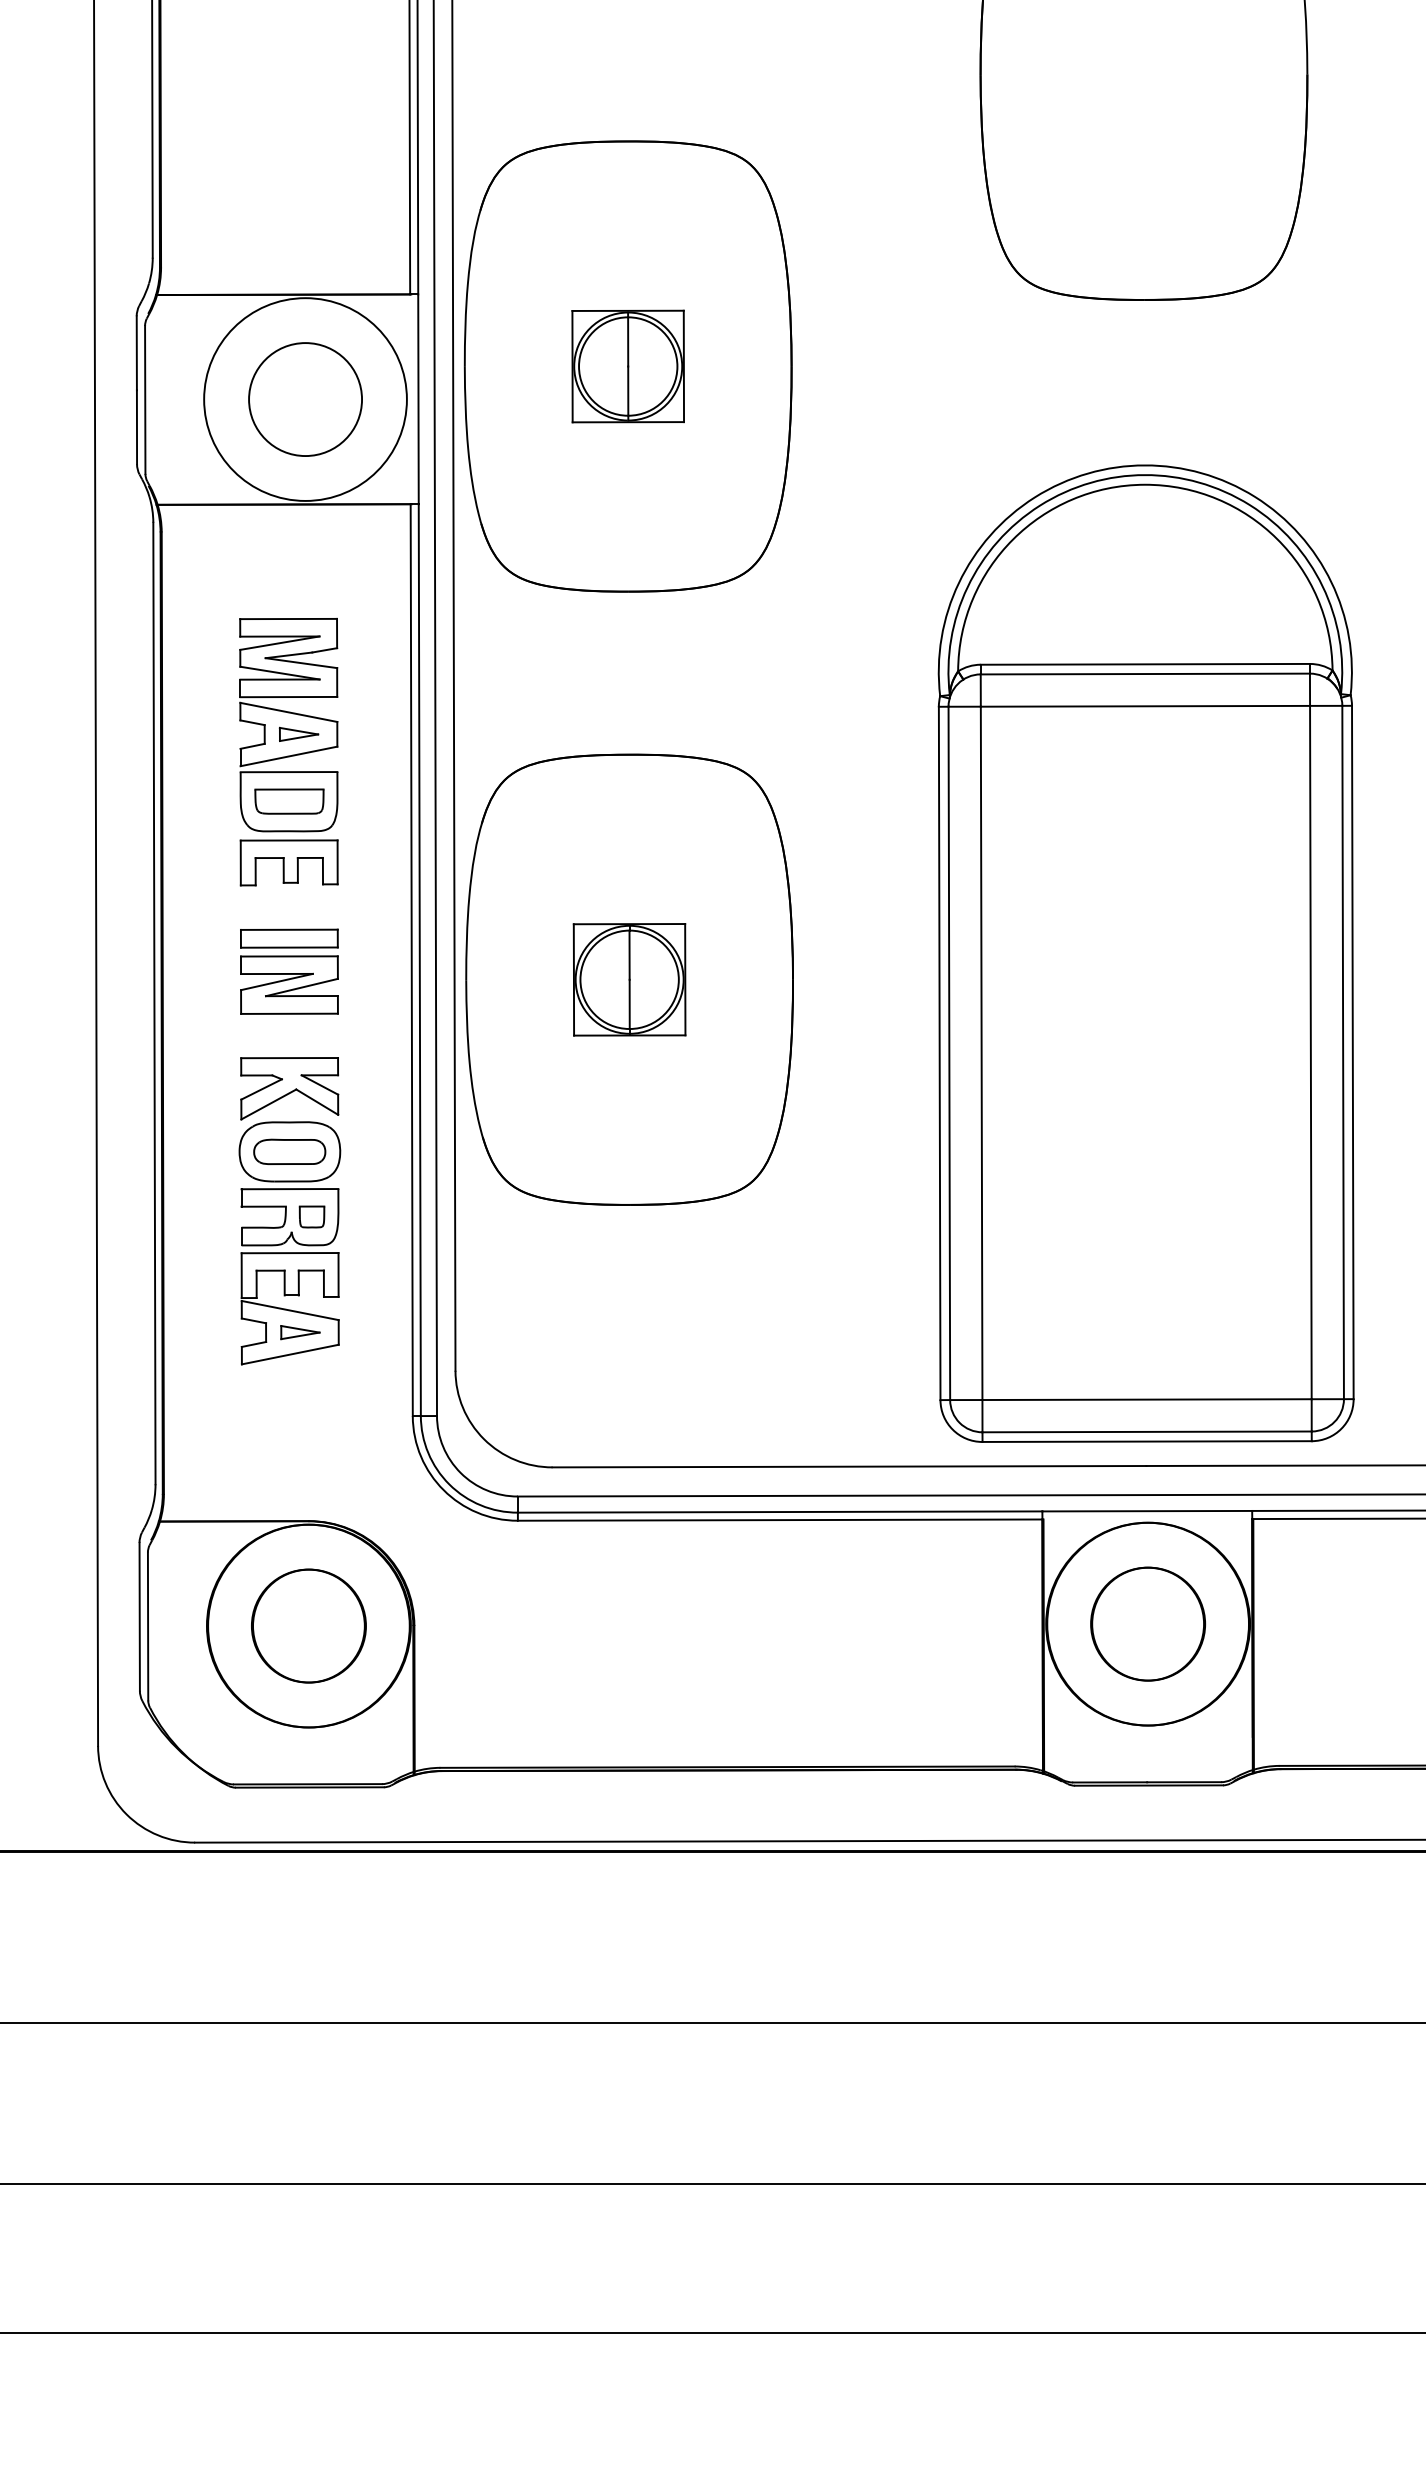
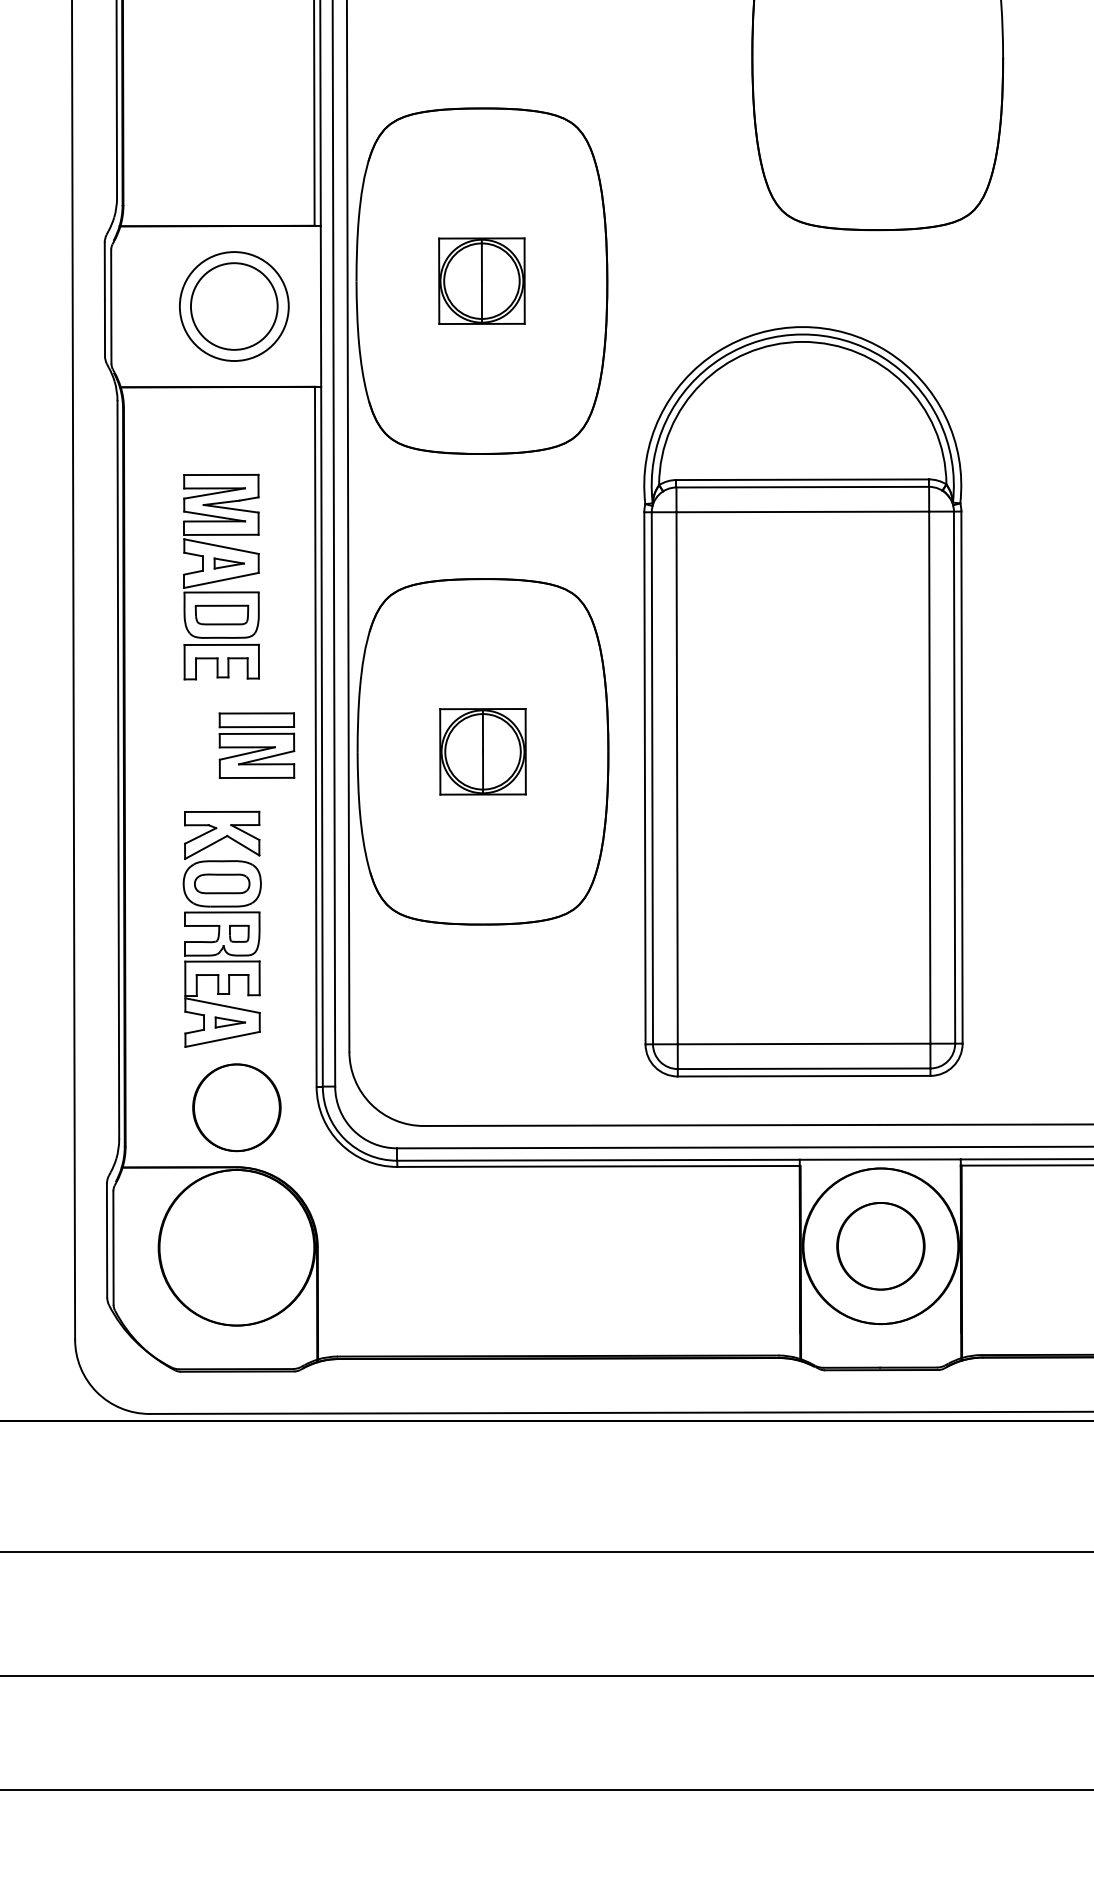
circle: (305, 399) -> (234, 306), size x0.7
part: (1146, 953) -> (803, 701), moved
part: (288, 971) -> (256, 745), moved
part: (308, 1625) -> (236, 1107), moved

